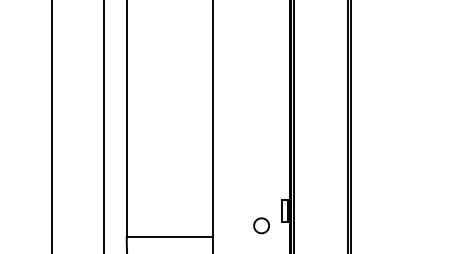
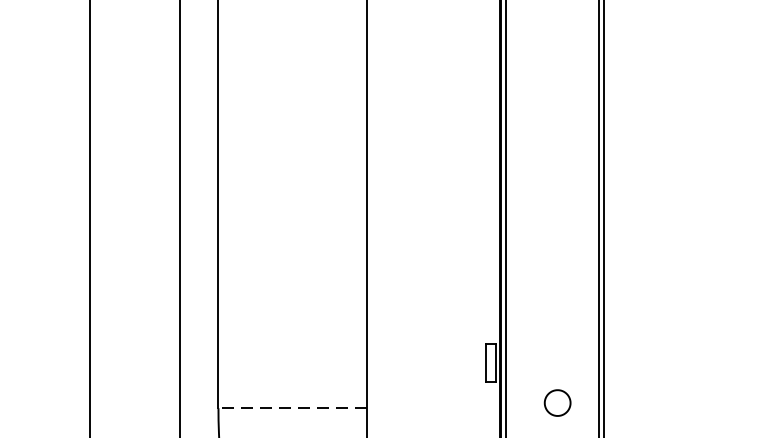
part: (261, 225) -> (557, 402), moved
line: (169, 236) -> (292, 407), solid -> dashed

